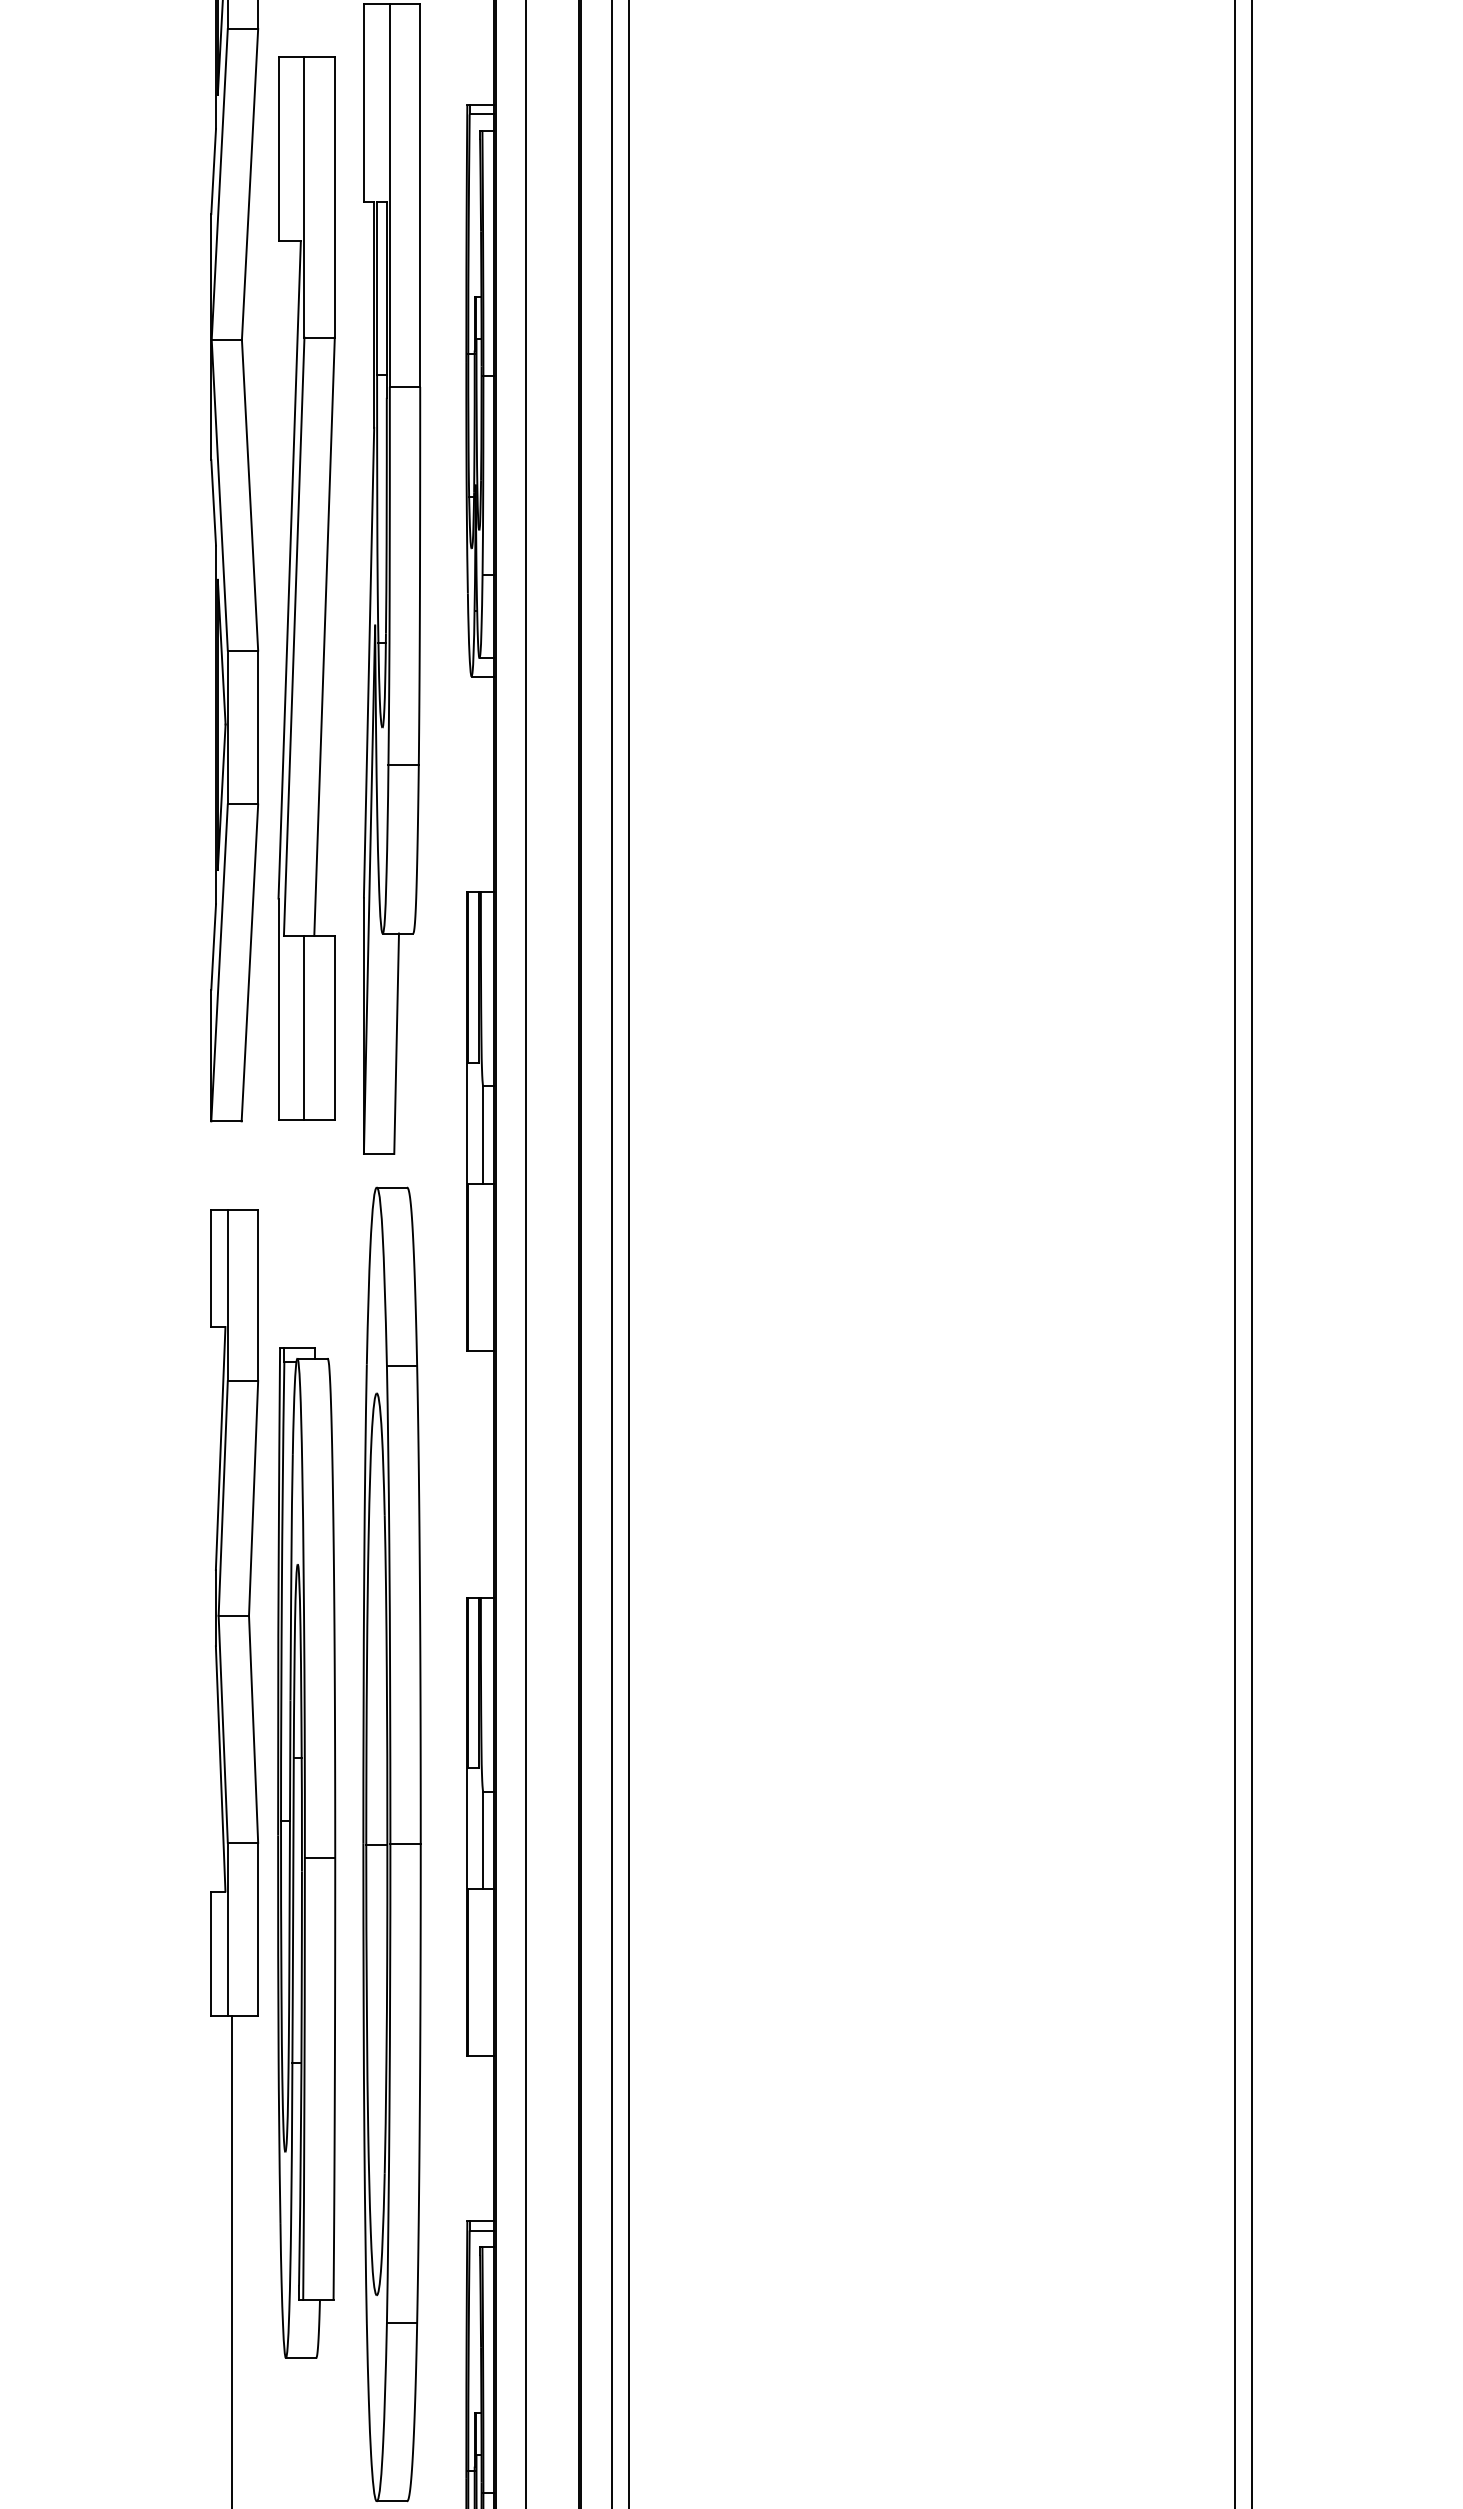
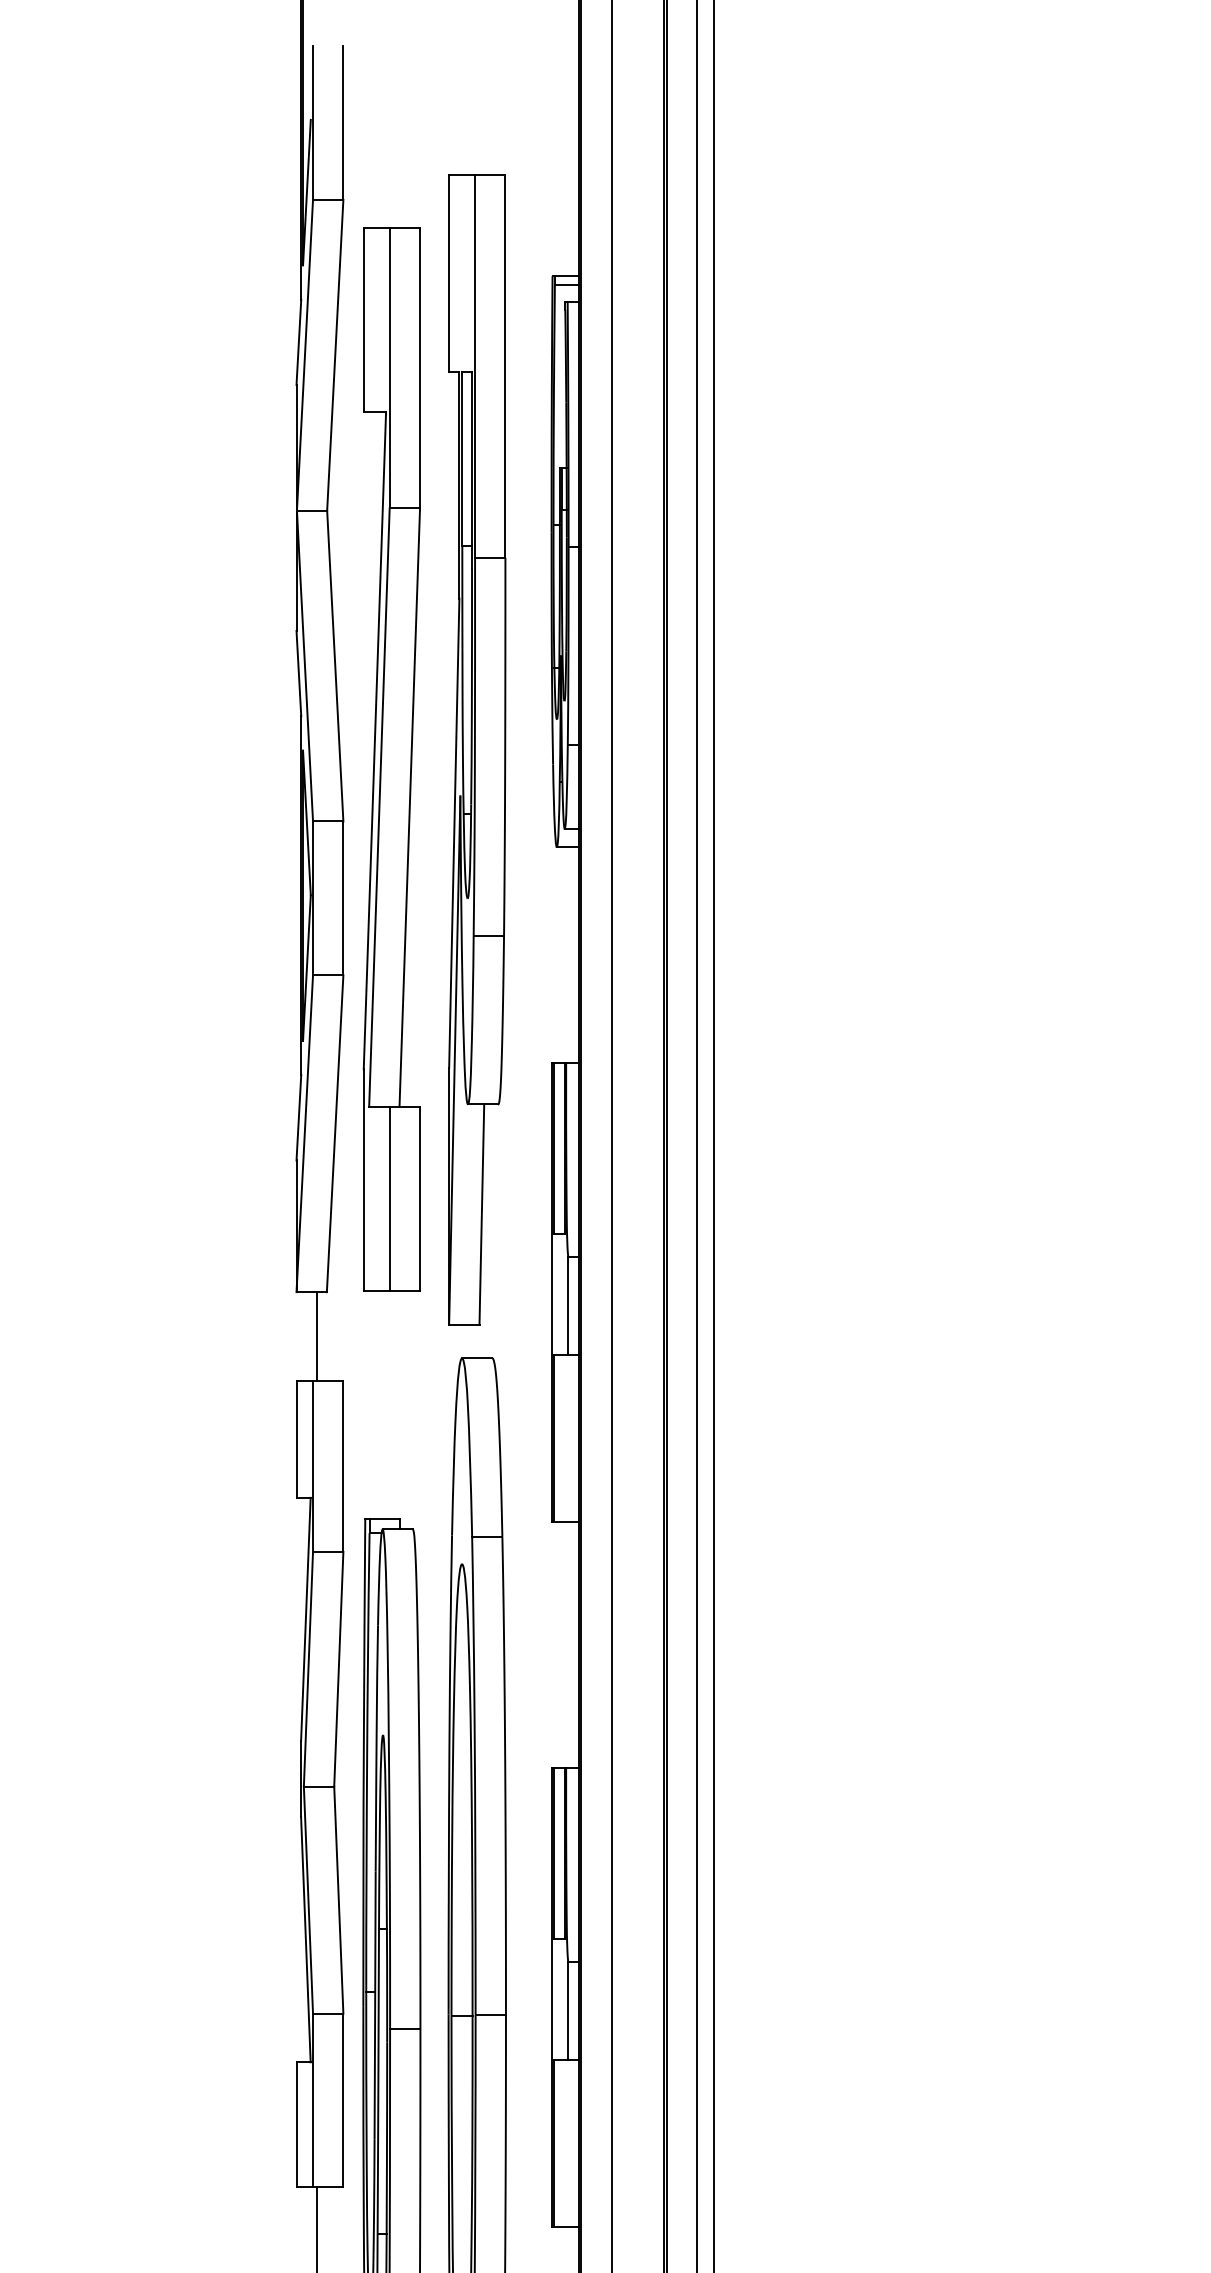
line: (231, 1165) -> (316, 1336), added

